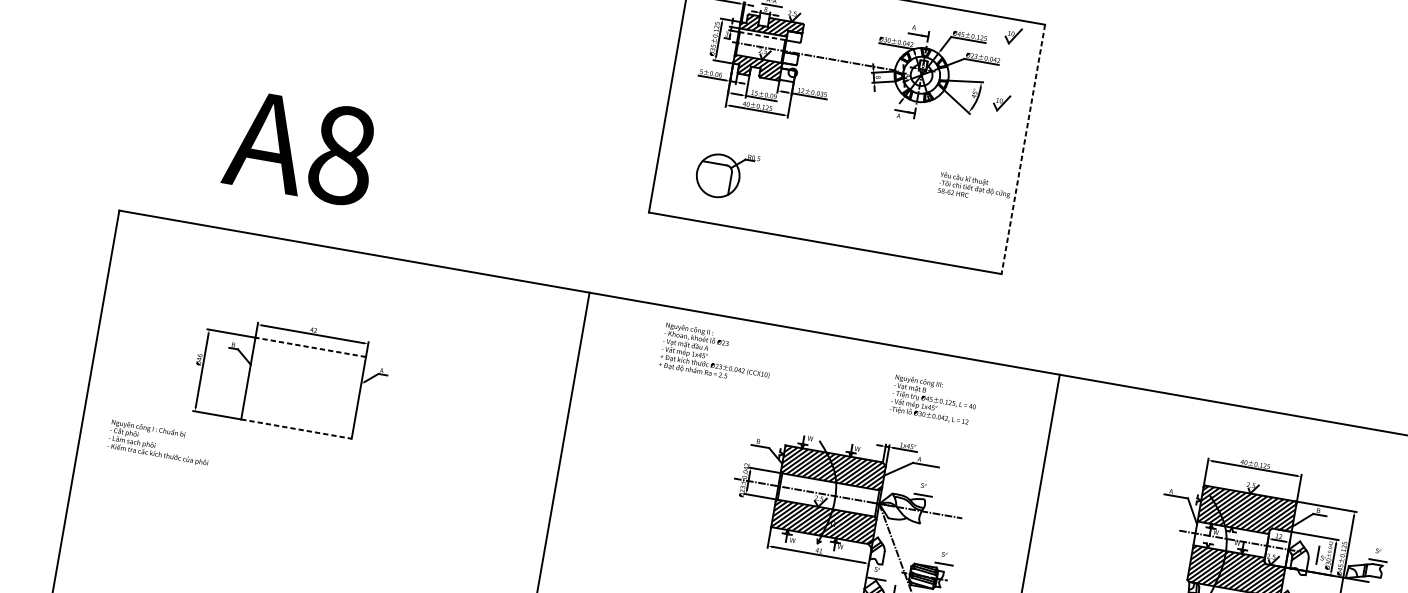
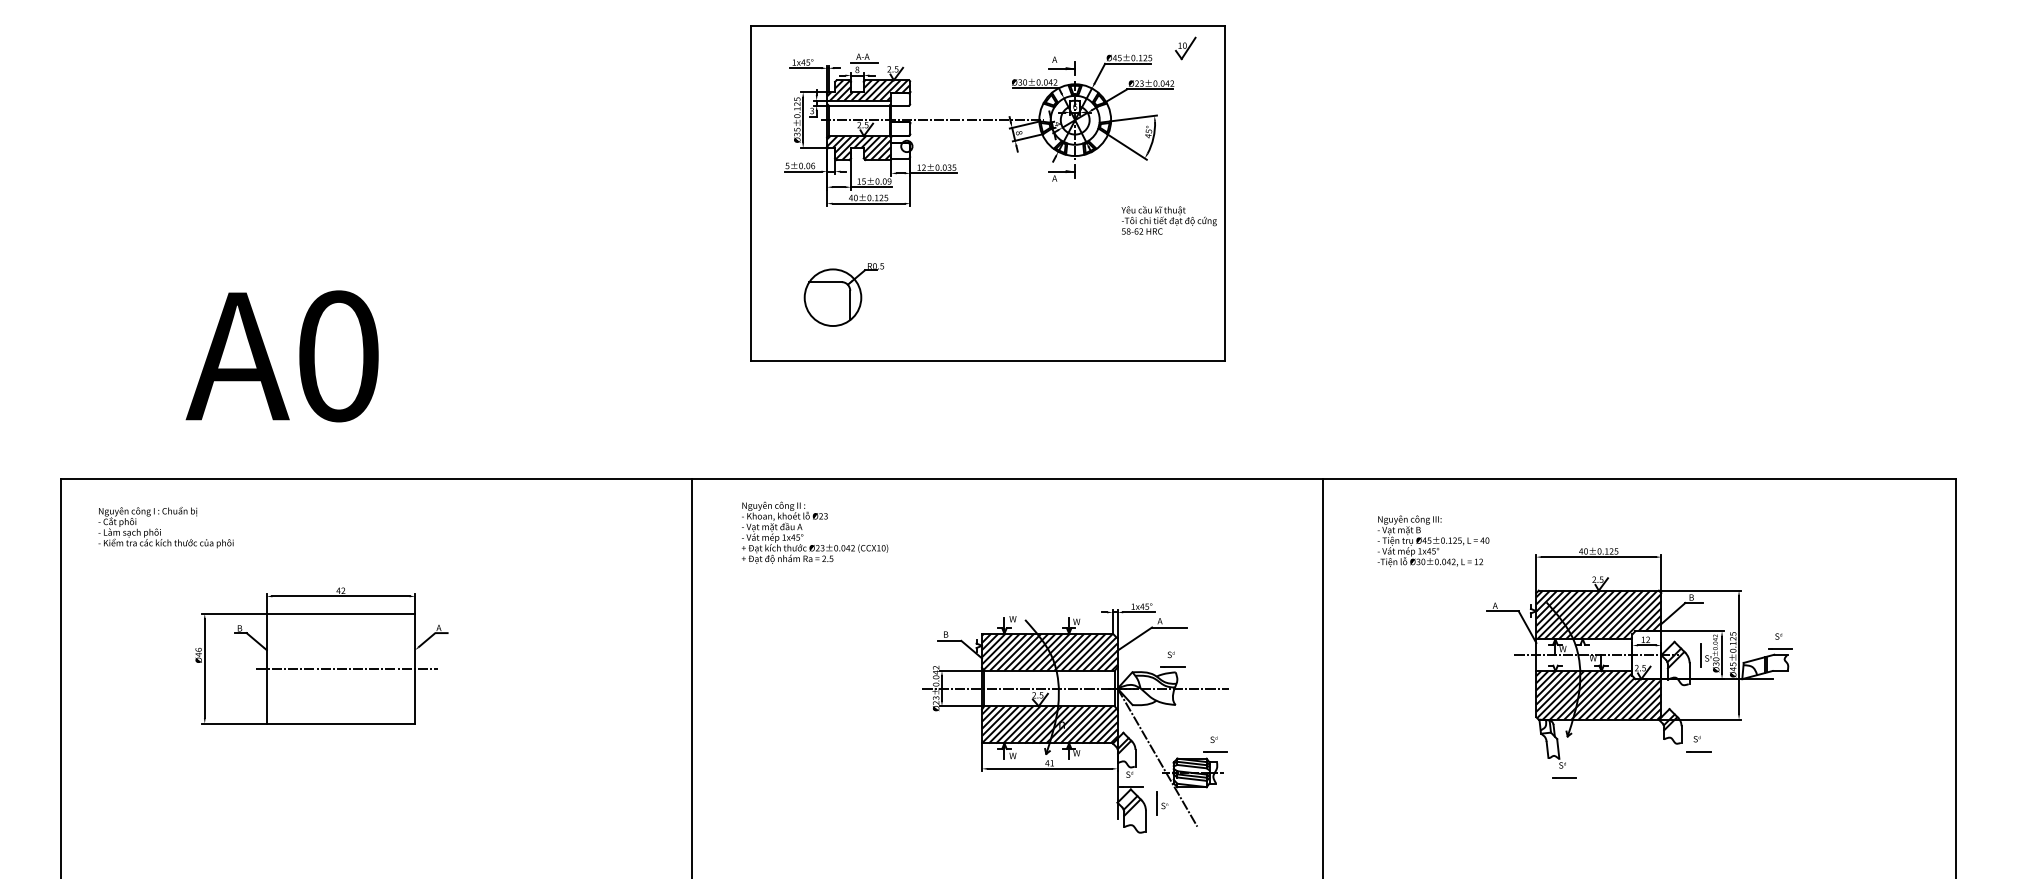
line: (762, 36) -> (858, 105), dashed -> solid
part: (1001, 103) -> (1185, 138), removed
line: (1023, 149) -> (1224, 194), dashed -> solid
text: (342, 155) -> (338, 356), A8 -> A0
text: (974, 188) -> (1168, 220), moved
line: (310, 346) -> (340, 613), dashed -> solid
text: (717, 354) -> (815, 532), moved
line: (307, 388) -> (346, 668), added
text: (934, 399) -> (1433, 540), moved
line: (296, 429) -> (341, 723), dashed -> solid
text: (159, 442) -> (165, 527), moved

